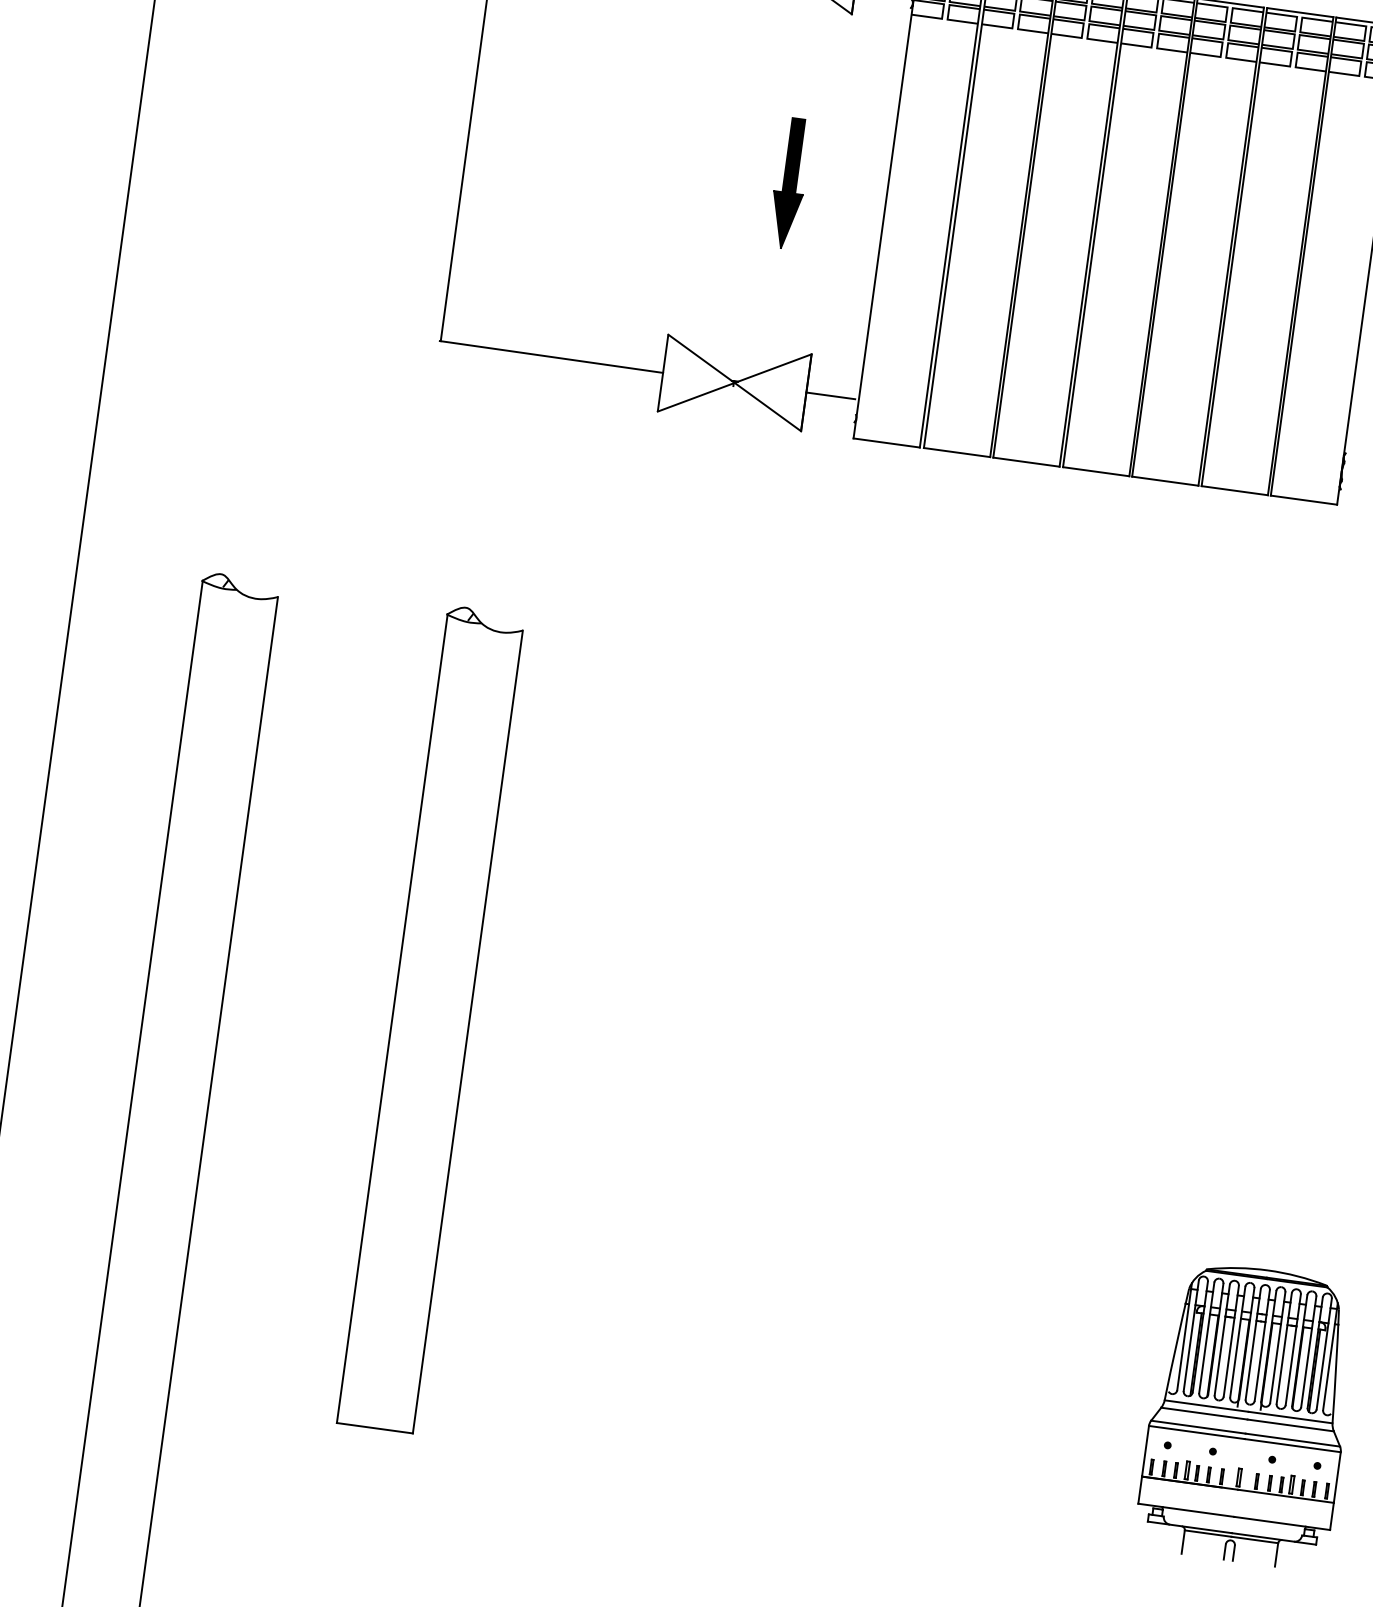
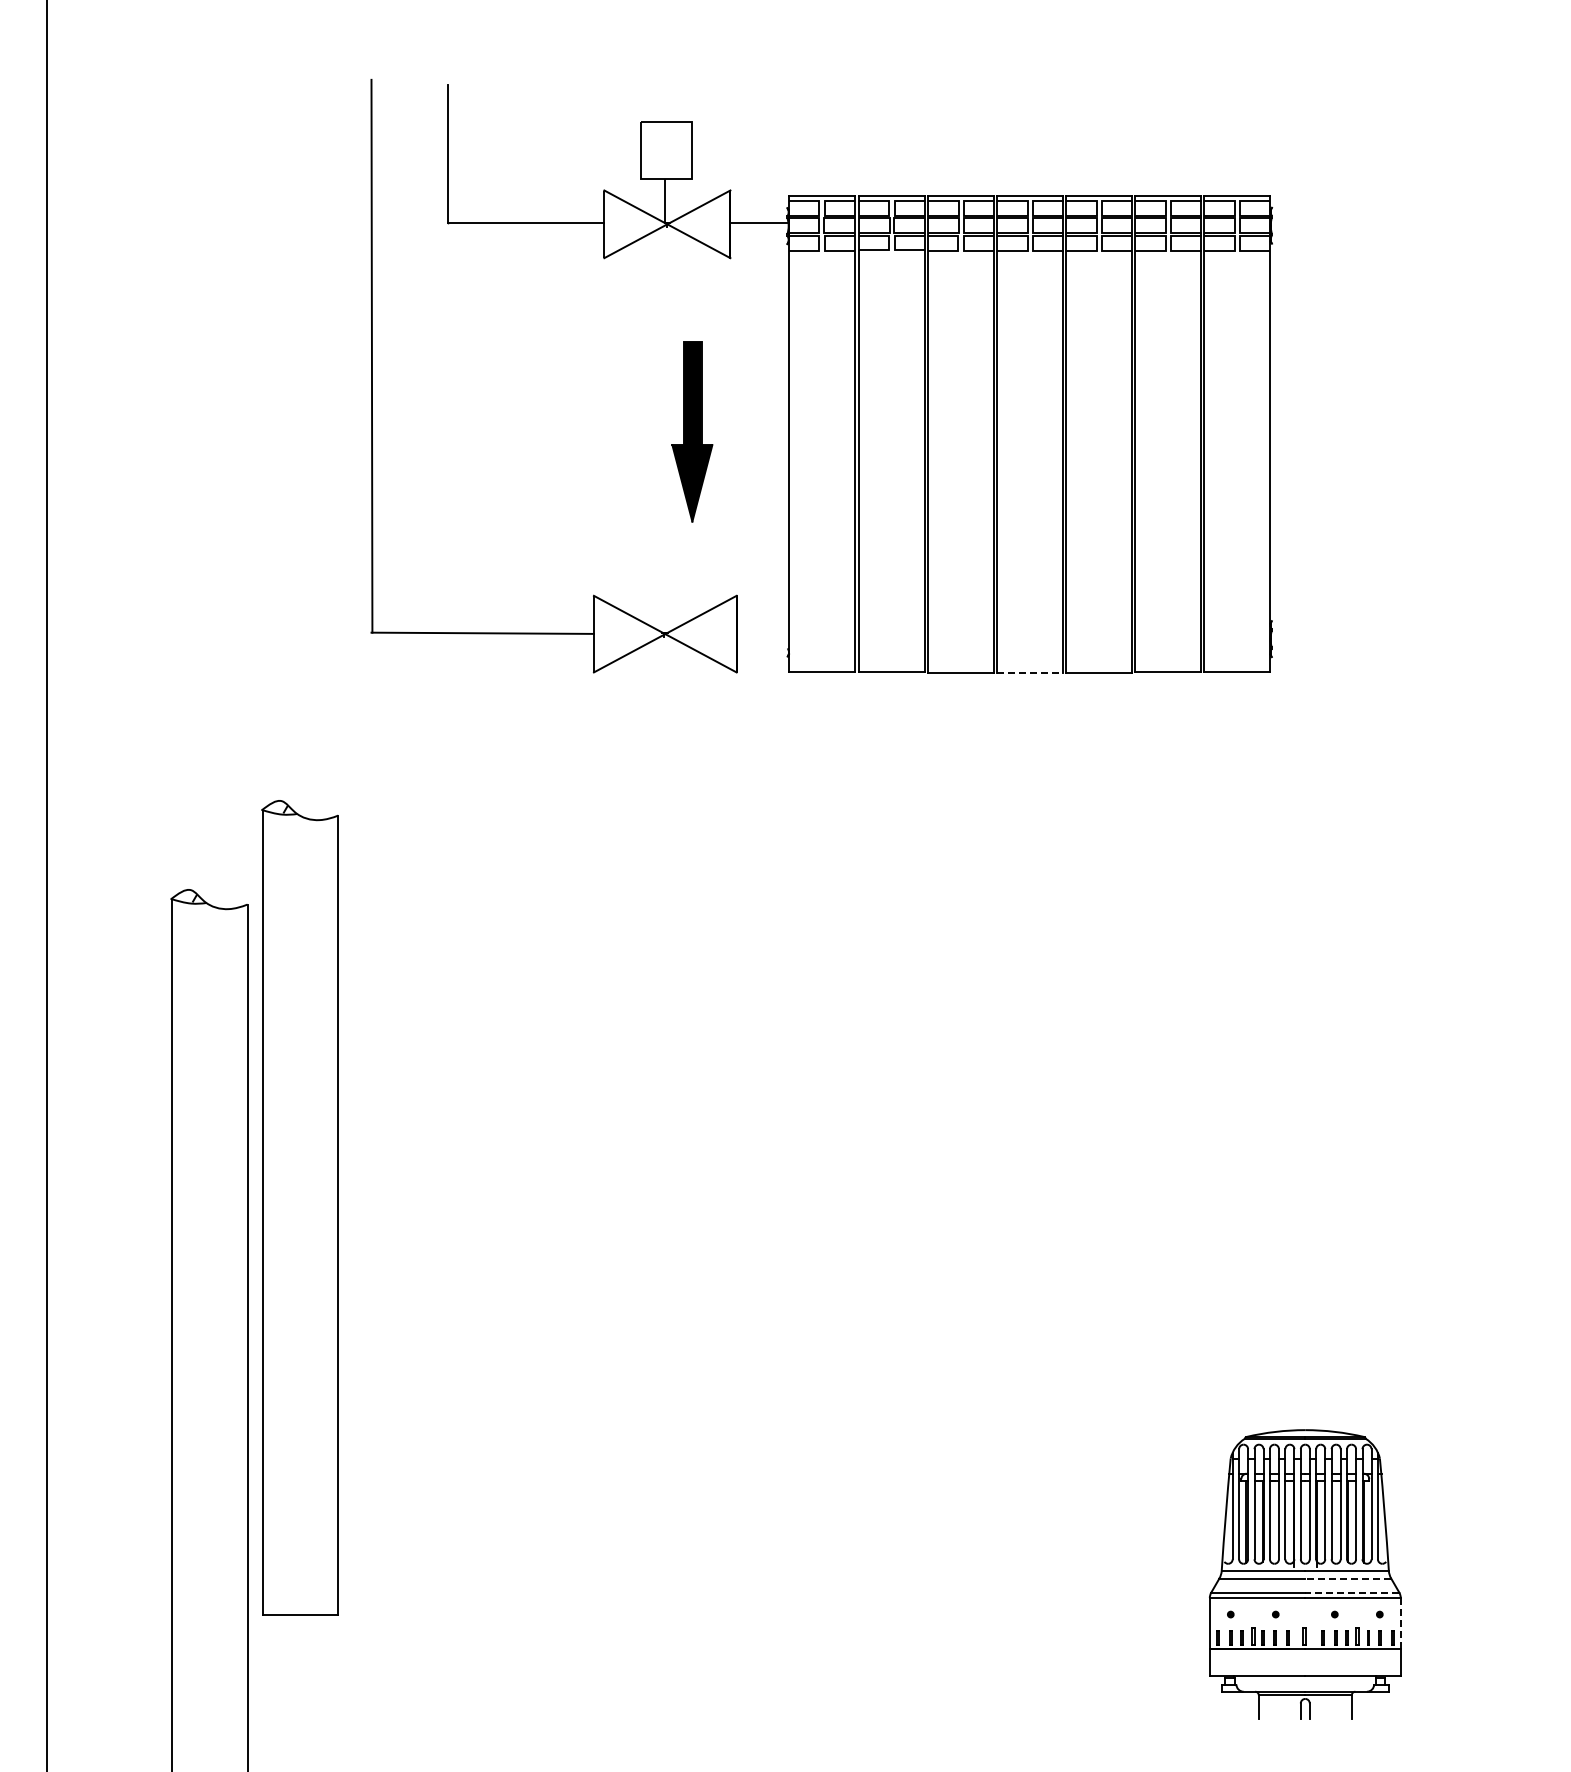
part: (789, 183) -> (692, 431), size x1.4
line: (830, 395) -> (760, 633), removed
line: (1096, 471) -> (1030, 672), solid -> dashed
part: (429, 1018) -> (299, 1207), moved
line: (1290, 1425) -> (1348, 1578), solid -> dashed
line: (1292, 1439) -> (1351, 1592), solid -> dashed
line: (1336, 1477) -> (1400, 1623), solid -> dashed

